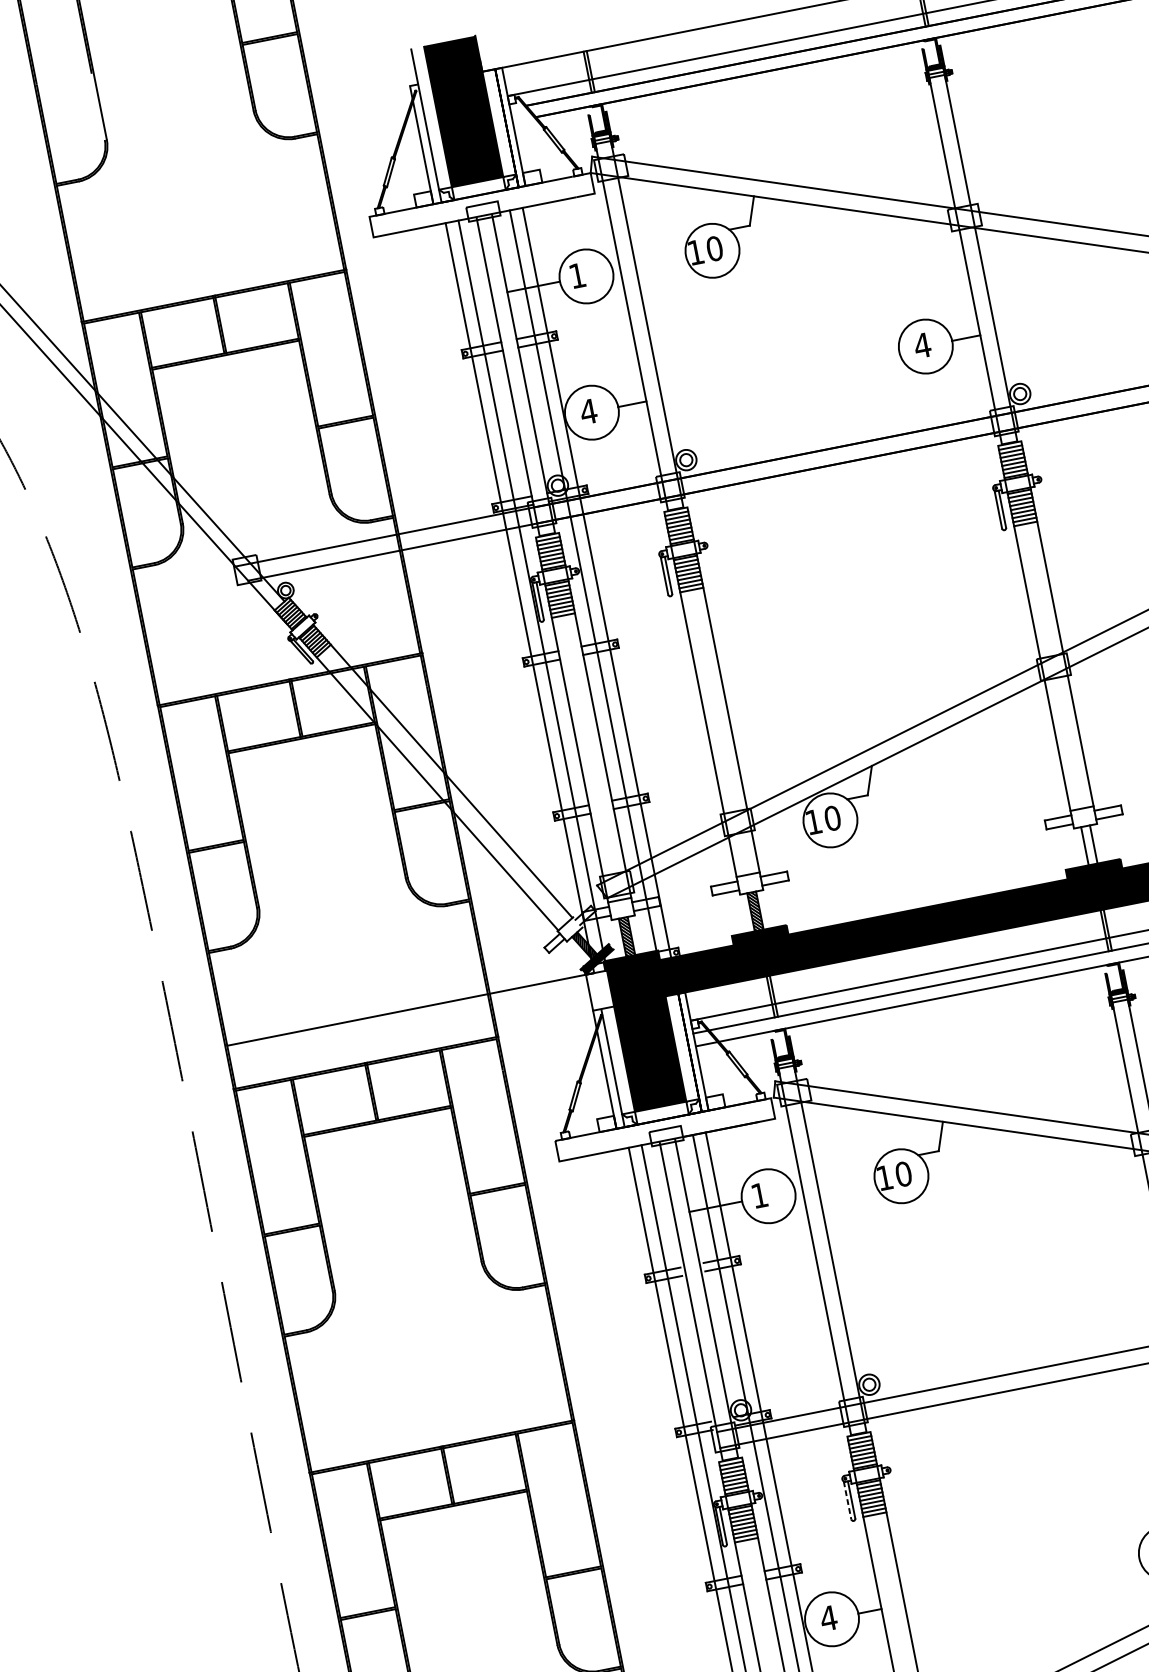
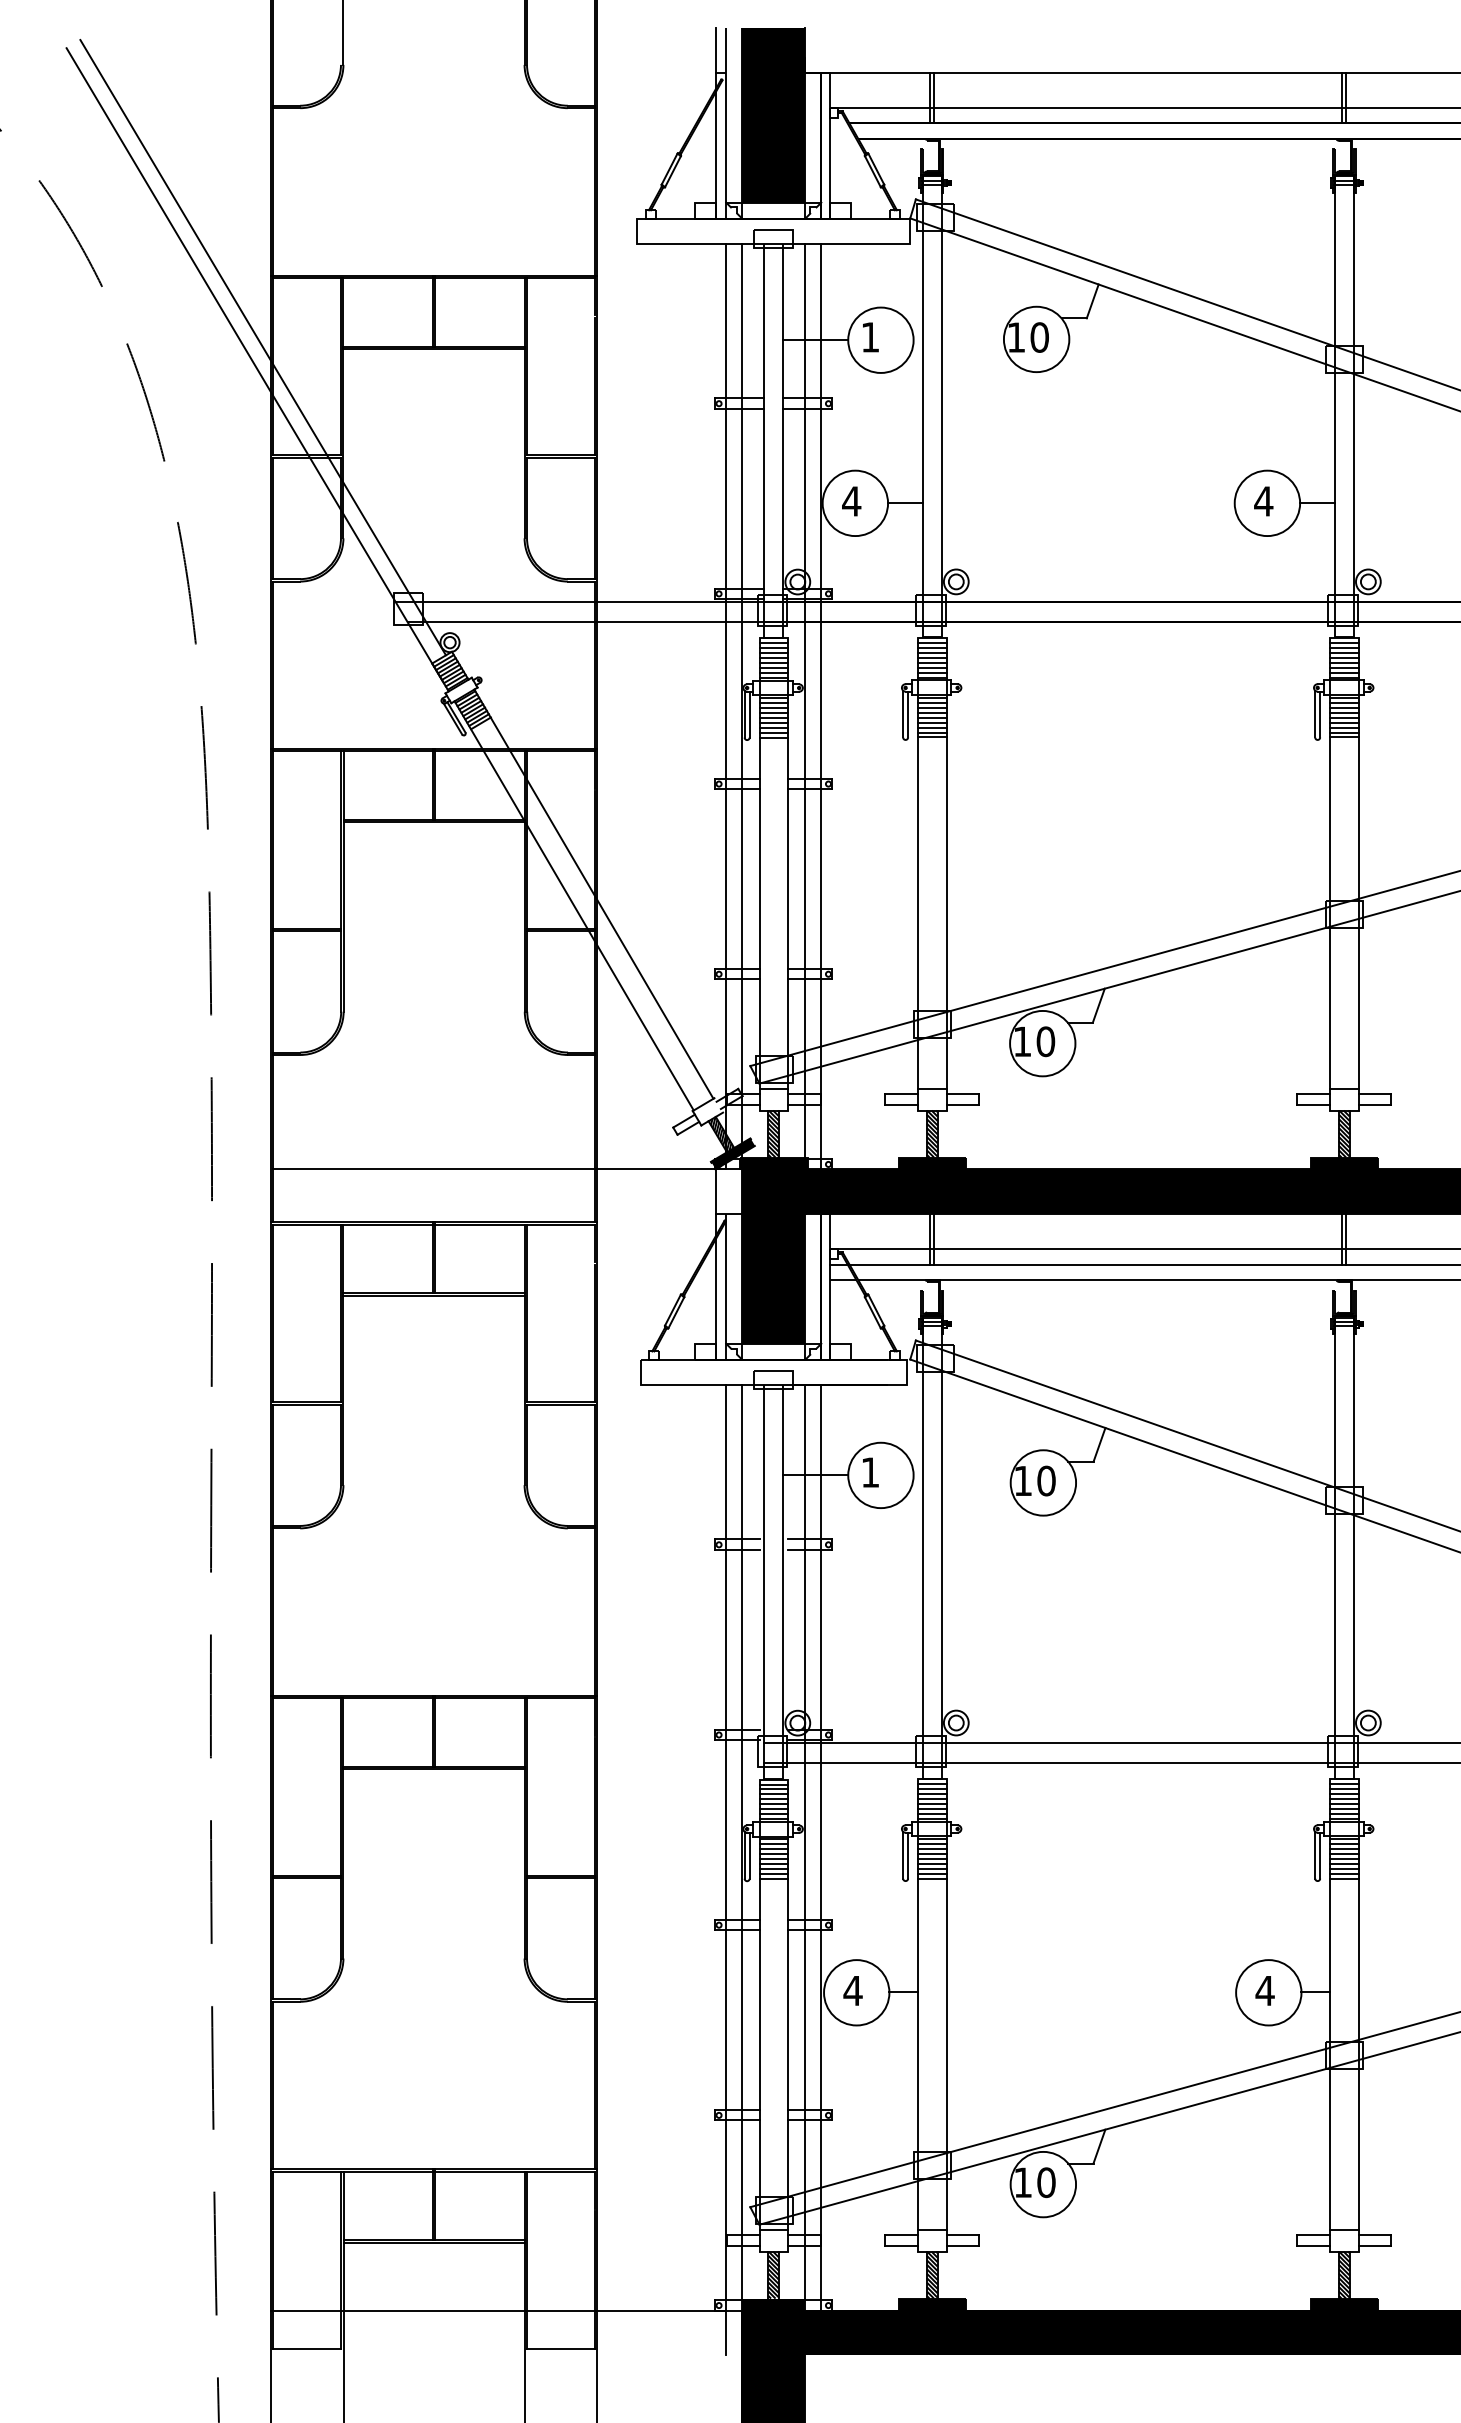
line: (406, 68) -> (716, 50), added
hatch: (1088, 844) -> (1343, 1133), added
line: (847, 1500) -> (903, 1855), dashed -> solid

